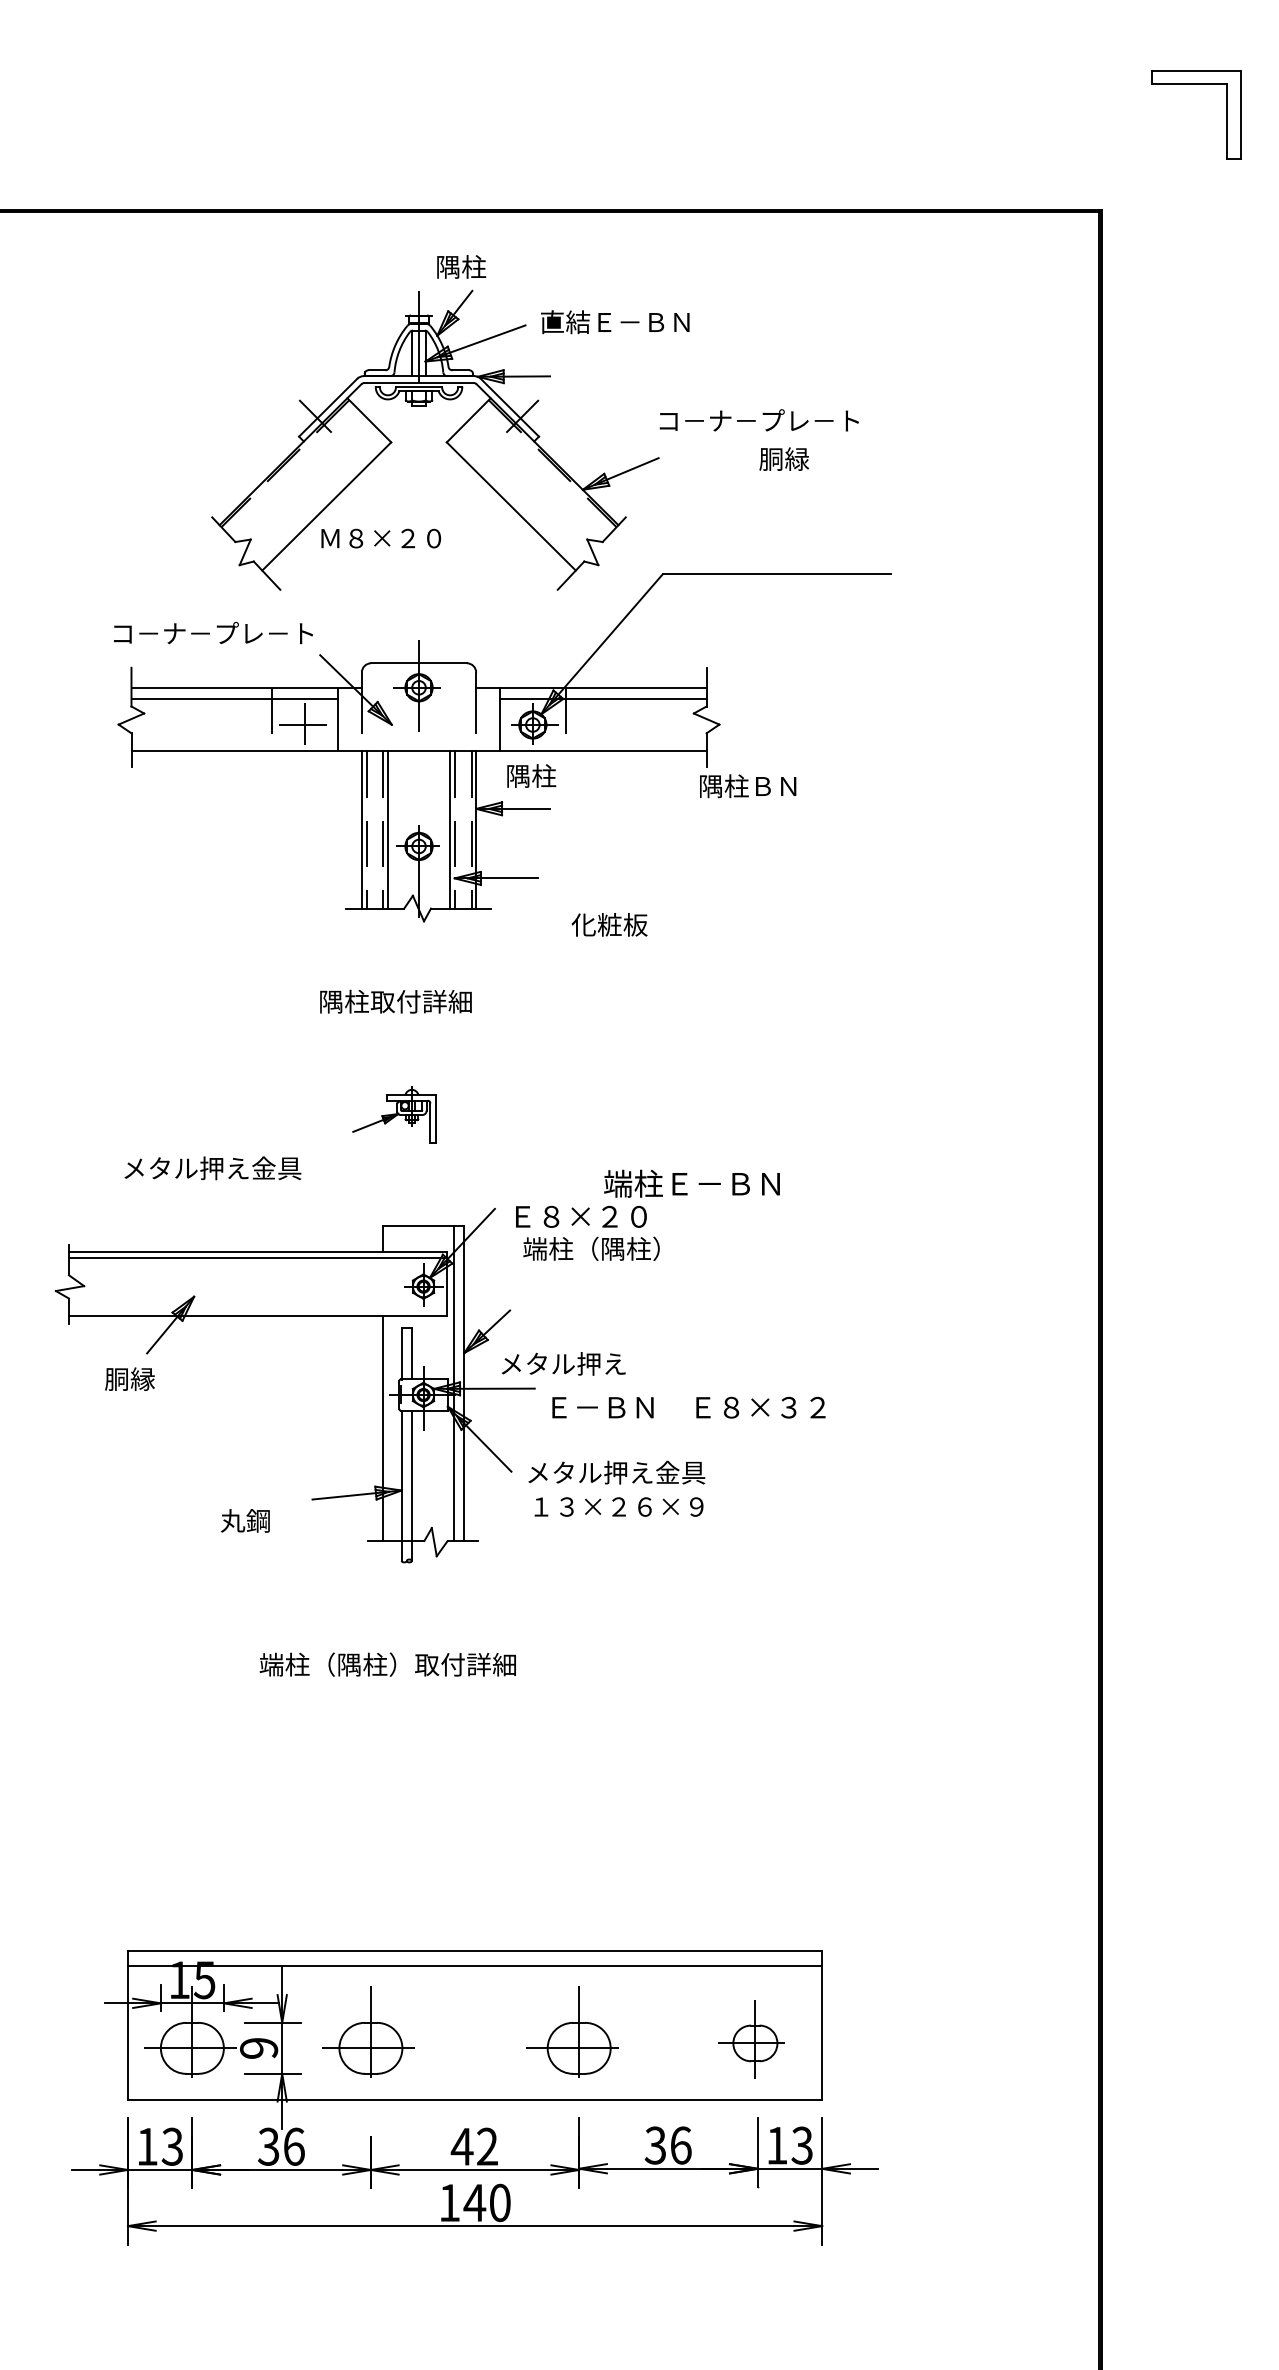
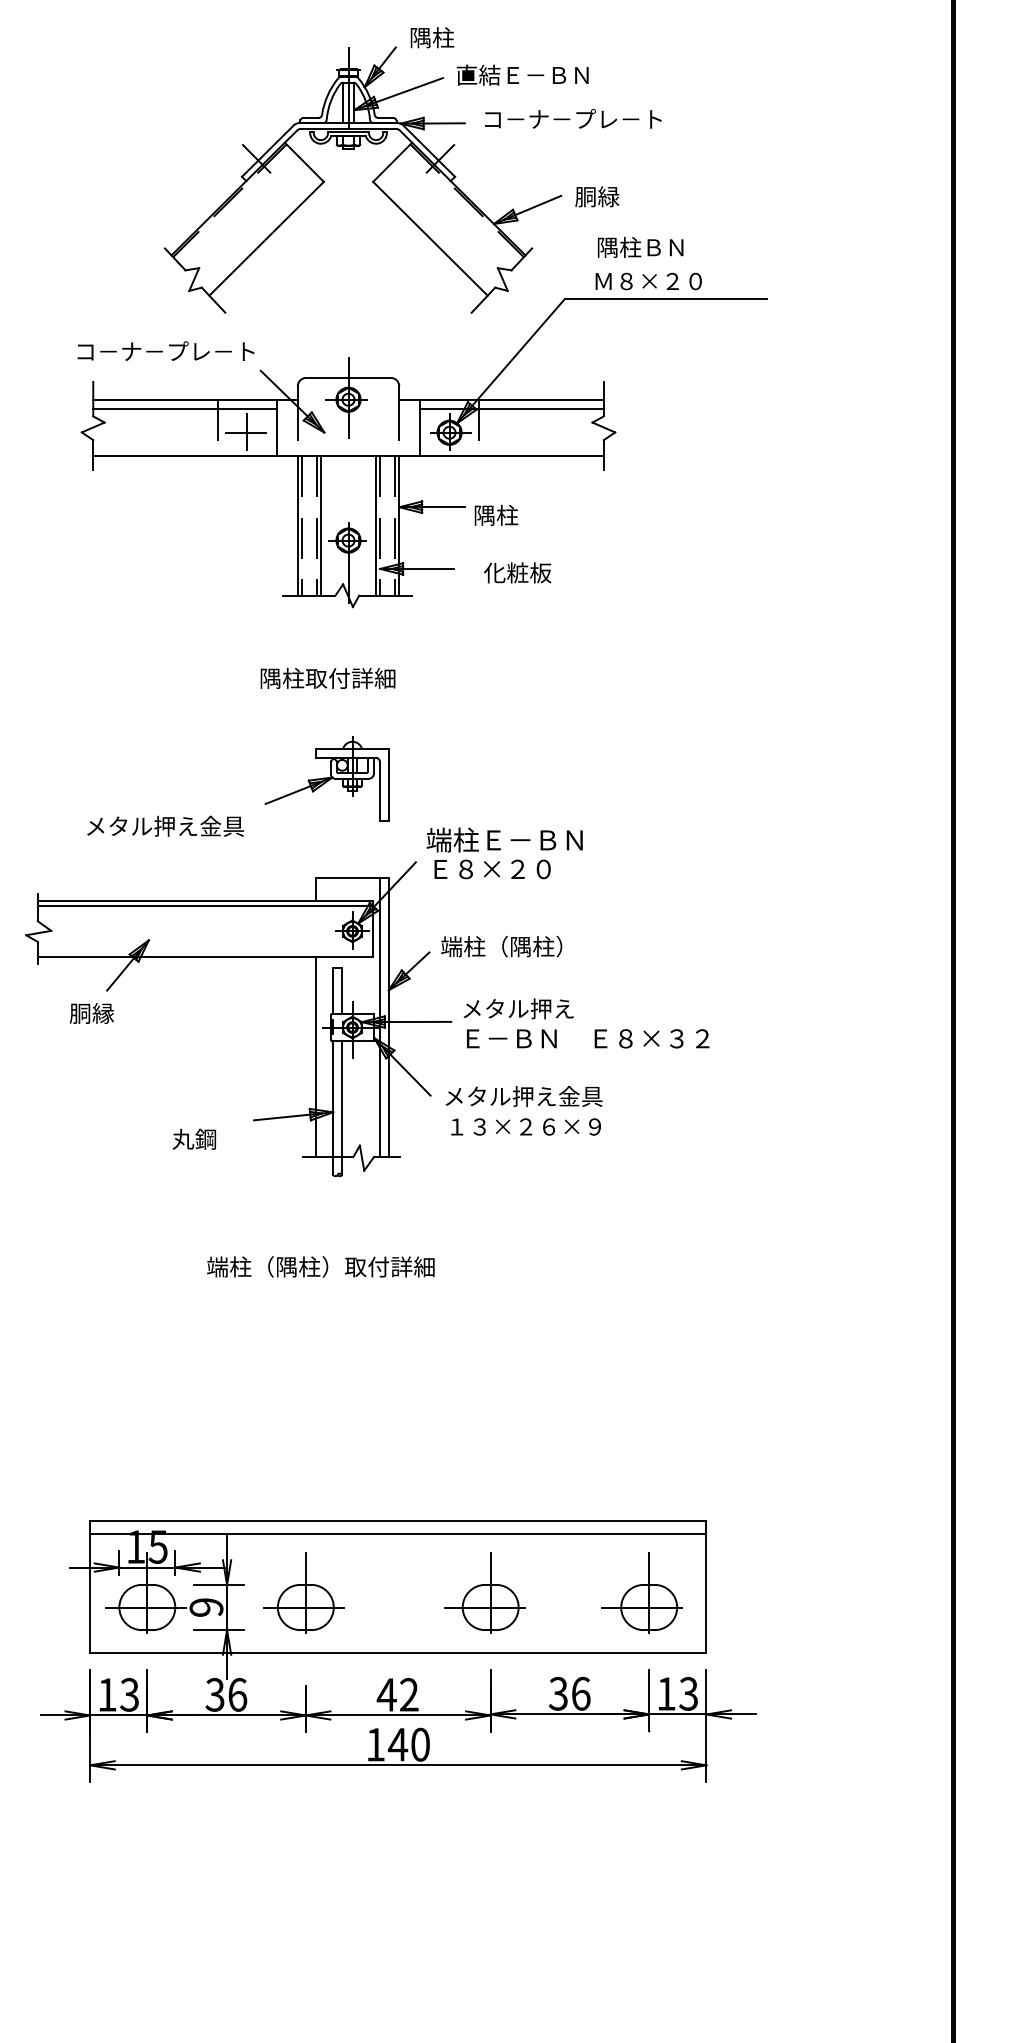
text: (461, 266) -> (432, 37), moved
text: (758, 420) -> (572, 118), moved
text: (784, 458) -> (597, 196), moved
text: (381, 538) -> (648, 281), moved
text: (531, 775) -> (496, 514), moved
text: (748, 786) -> (640, 247), moved
text: (609, 924) -> (517, 572), moved
part: (394, 1114) -> (326, 778), size x1.67
text: (691, 1183) -> (504, 839), moved
text: (591, 1248) -> (501, 946), moved
text: (563, 1363) -> (518, 1008), moved
part: (749, 2031) -> (641, 1592), size x1.43

